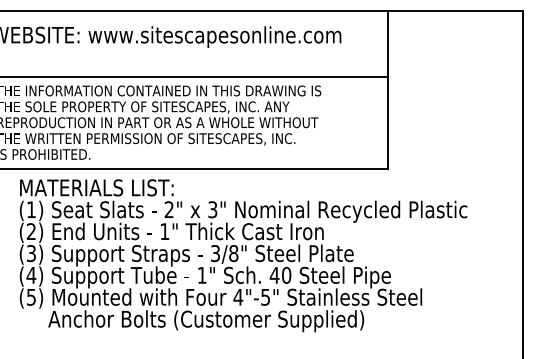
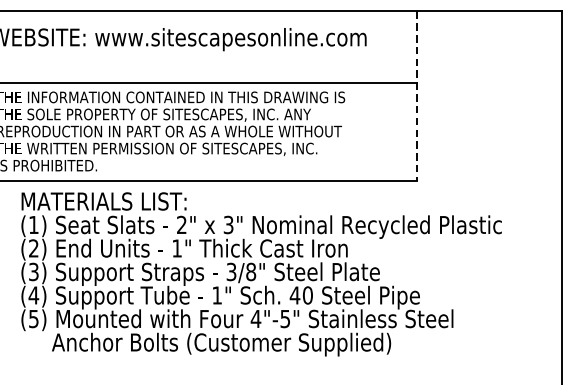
line: (388, 90) -> (417, 96), solid -> dashed

